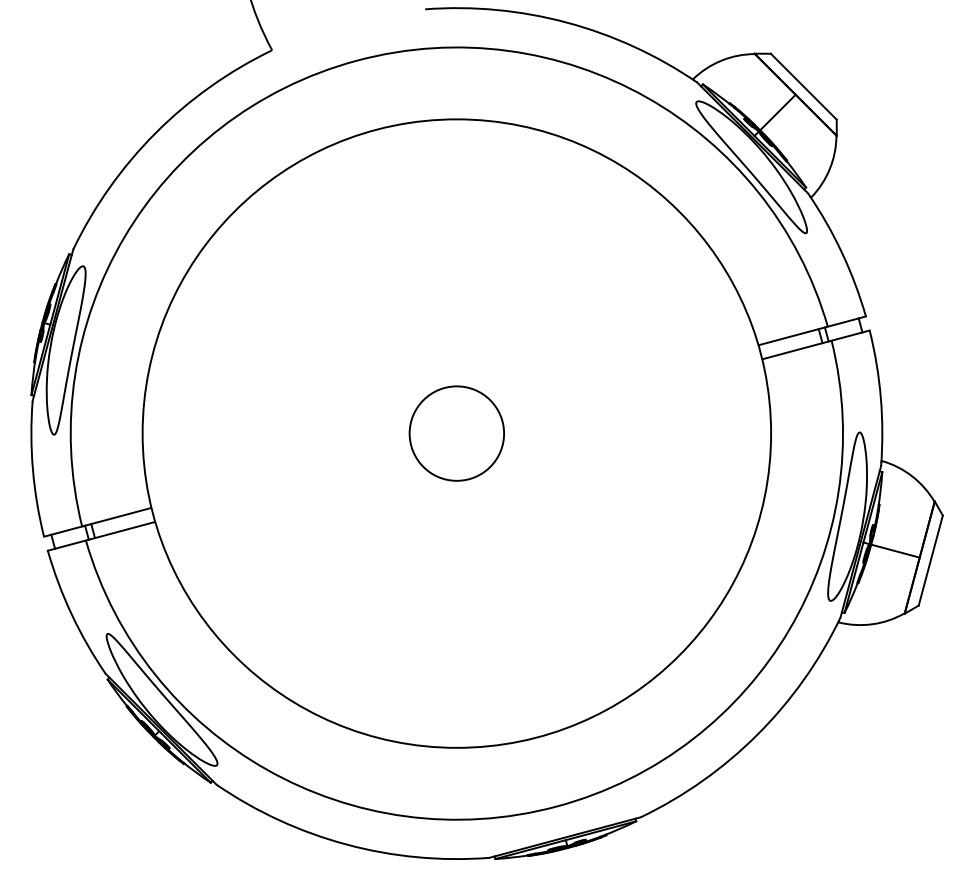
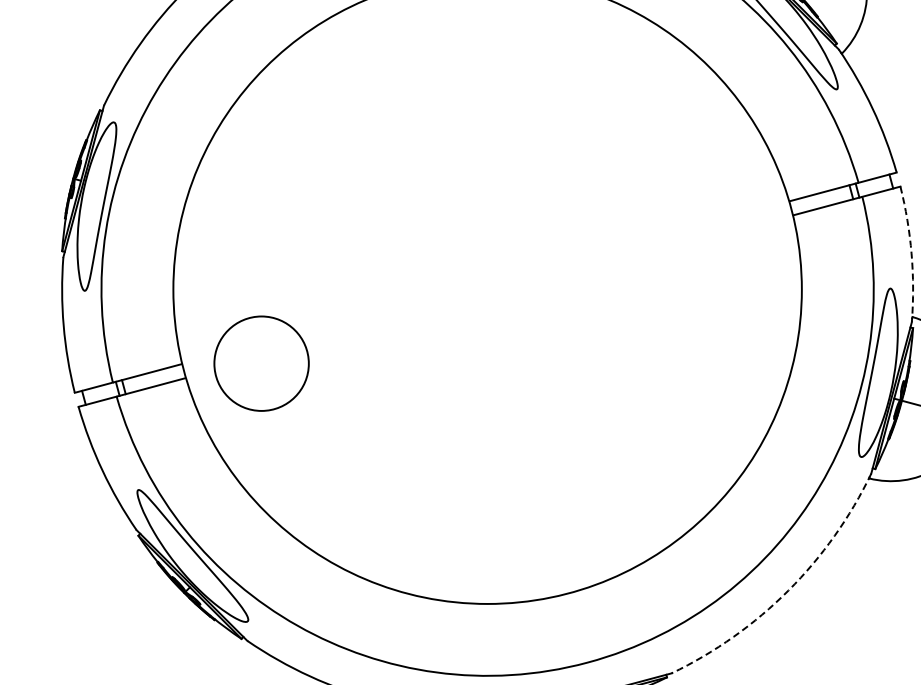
arc: (880, 397) -> (911, 253), solid -> dashed
circle: (456, 433) -> (261, 363), moved
arc: (757, 734) -> (788, 590), solid -> dashed

